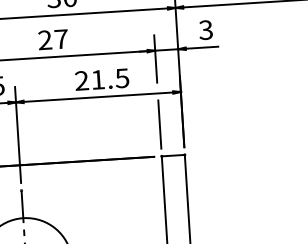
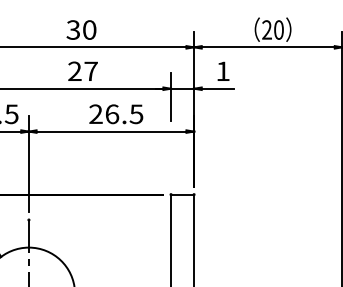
text: (205, 30) -> (222, 71), 3 -> 1
text: (52, 38) -> (82, 70), moved
text: (98, 80) -> (112, 114), 21.5 -> 26.5
line: (160, 124) -> (171, 162), removed

